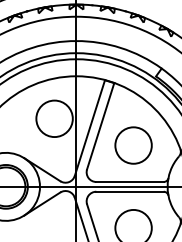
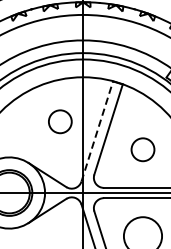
circle: (54, 118) -> (60, 121), size x0.6
line: (90, 127) -> (97, 130), solid -> dashed
circle: (133, 145) -> (142, 149), size x0.6

